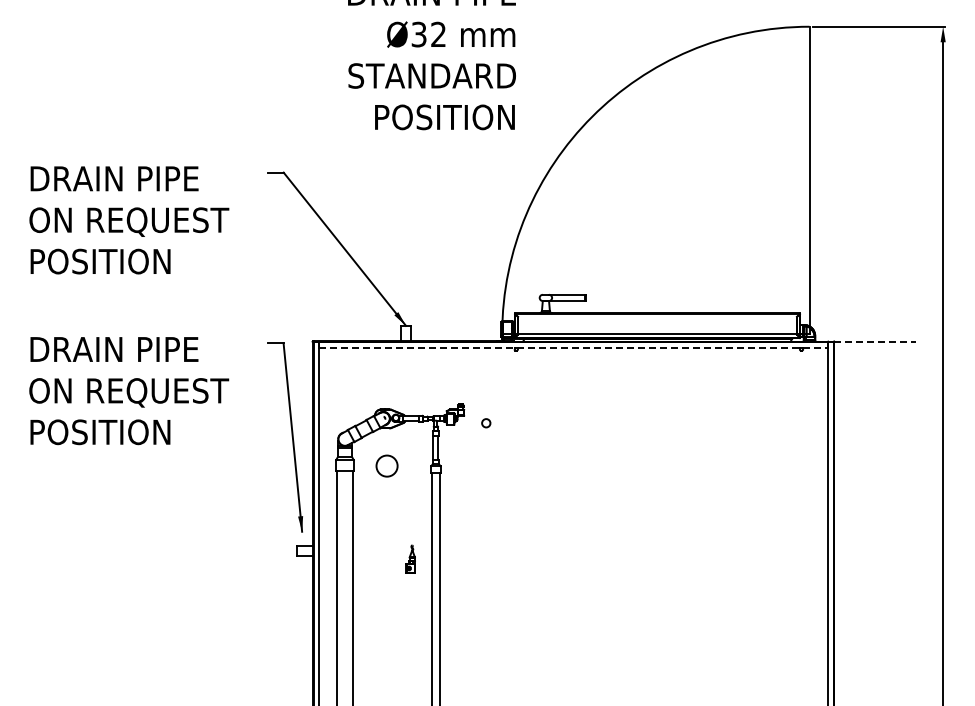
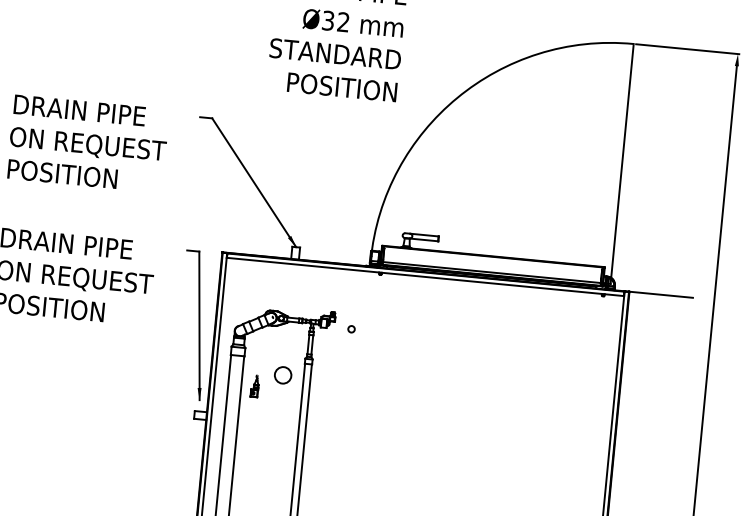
line: (874, 341) -> (660, 294), dashed -> solid
line: (574, 347) -> (426, 276), dashed -> solid
circle: (386, 465) -> (282, 374), moved
part: (410, 558) -> (254, 385), moved

